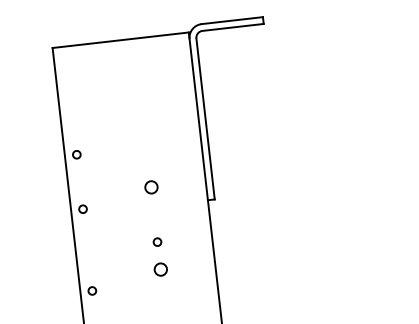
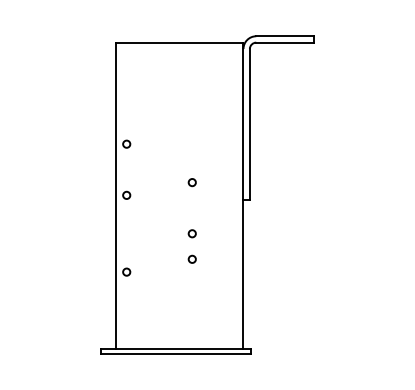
circle: (150, 187) -> (191, 182), size x0.62
circle: (159, 268) -> (191, 258), size x0.62

